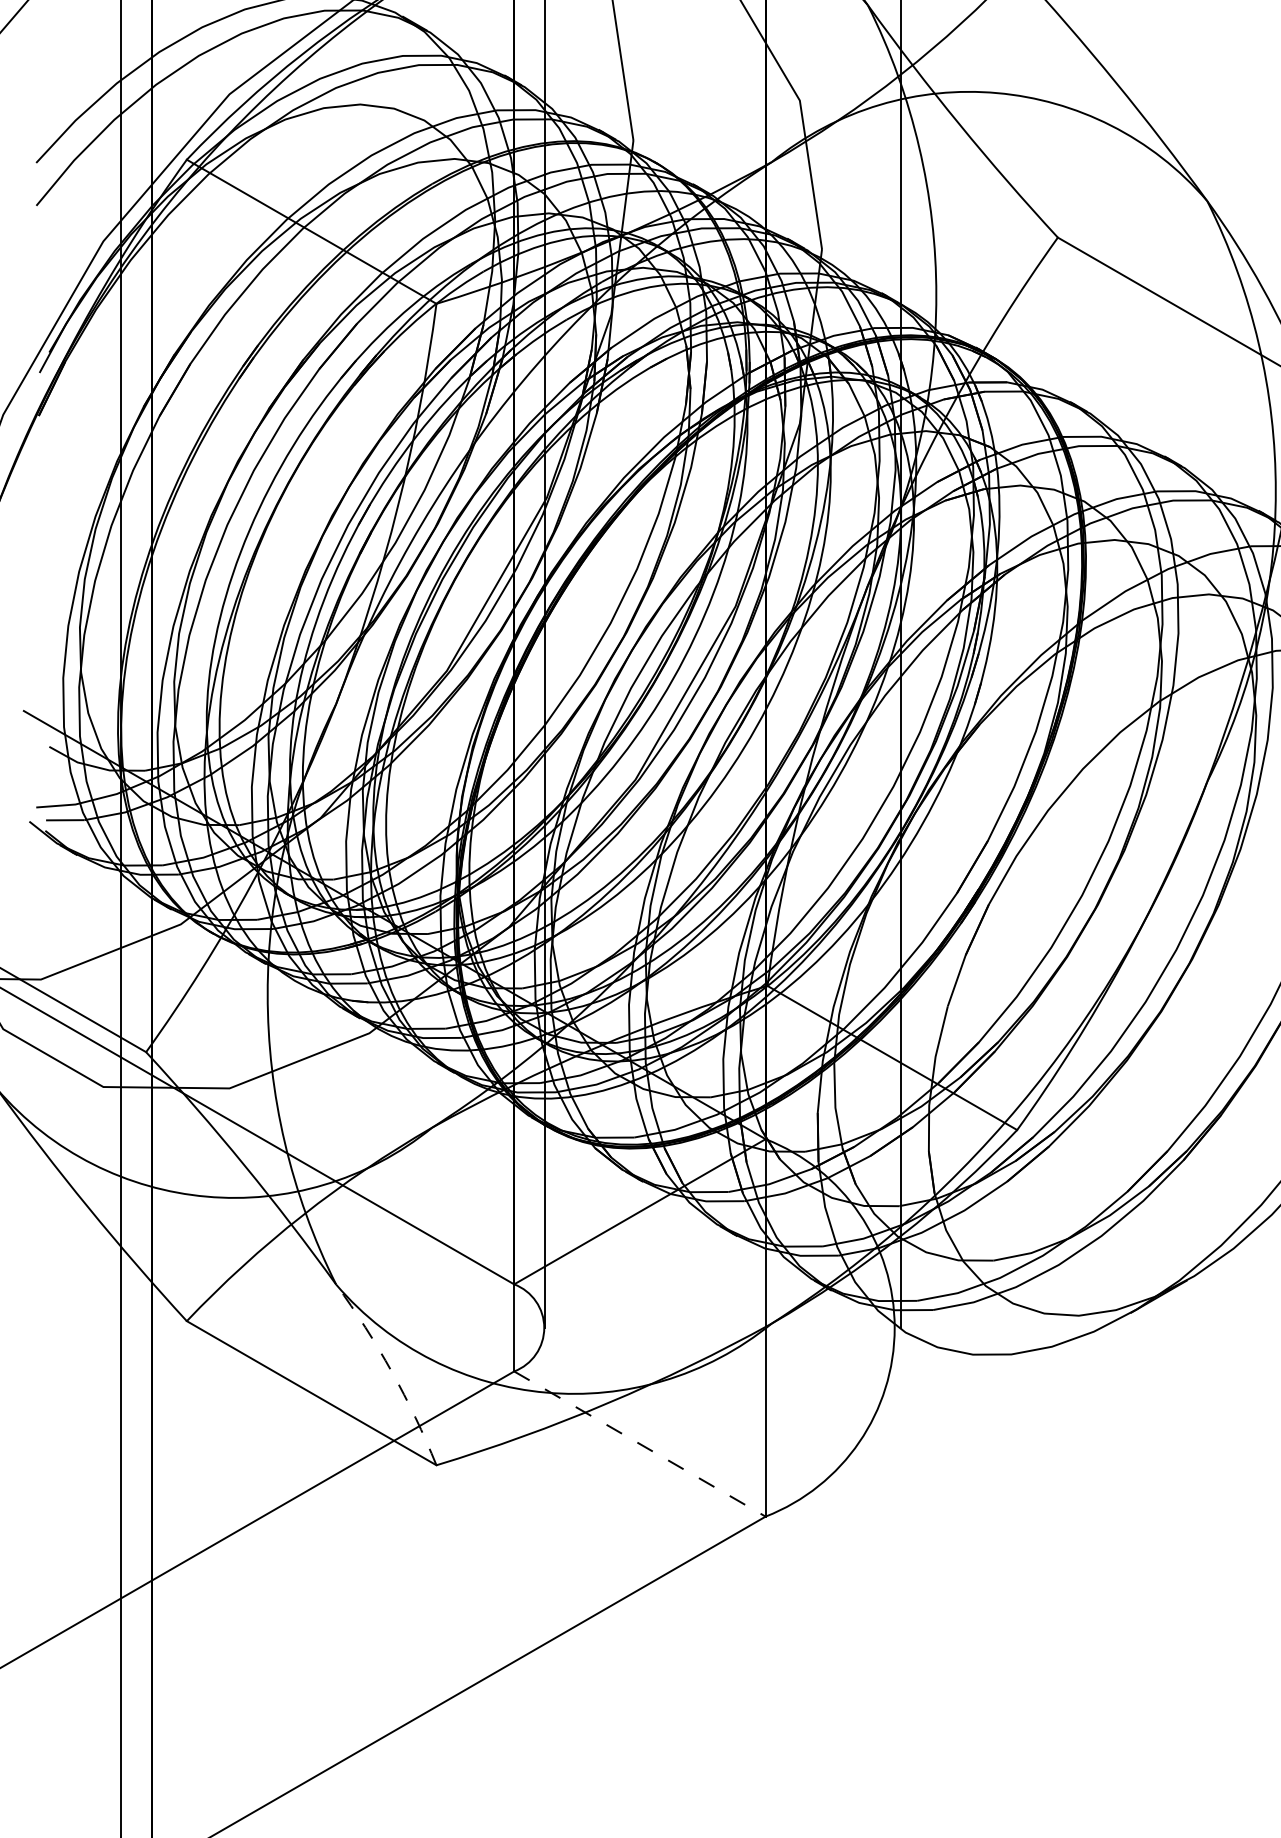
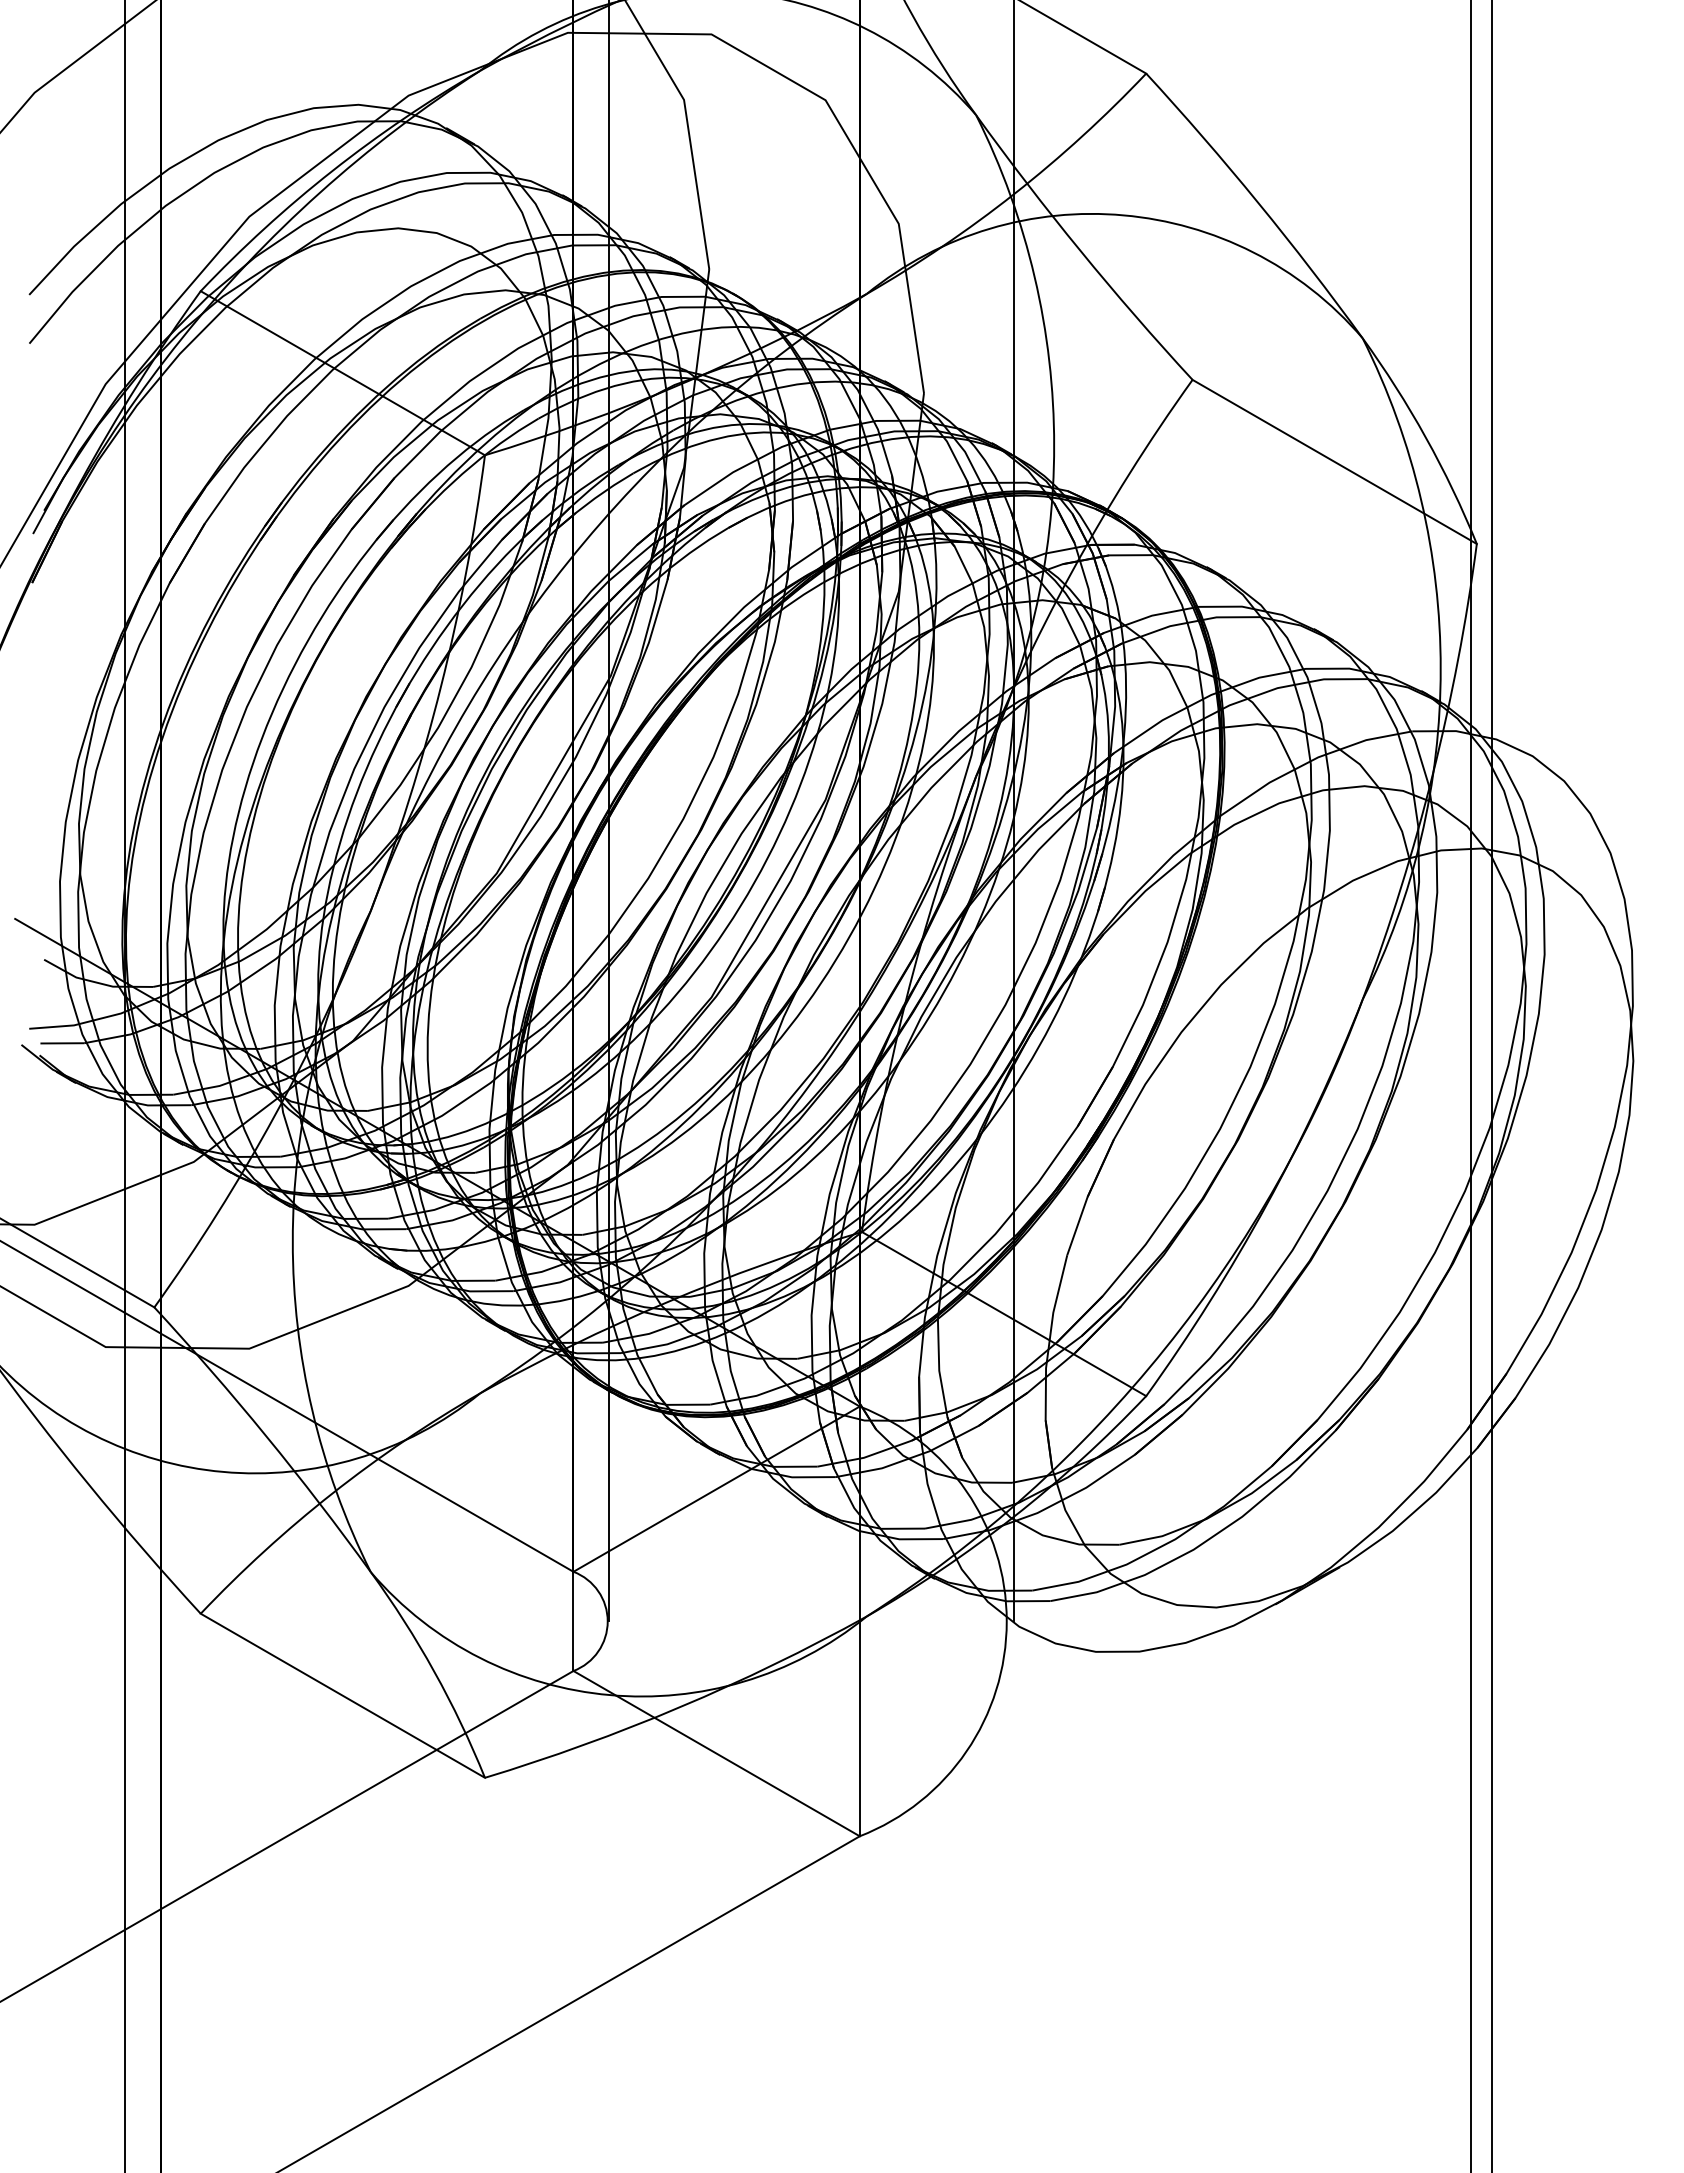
arc: (392, 1371) -> (434, 1671), dashed -> solid
line: (640, 1443) -> (717, 1753), dashed -> solid

